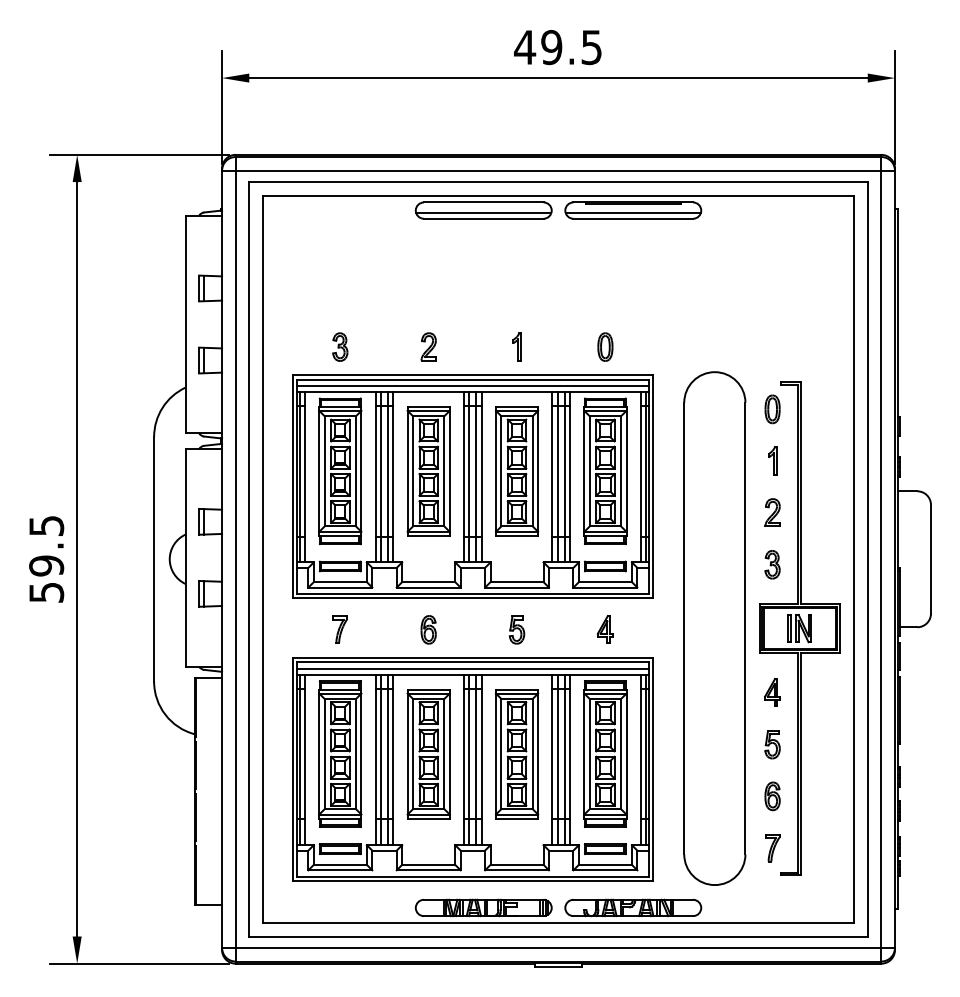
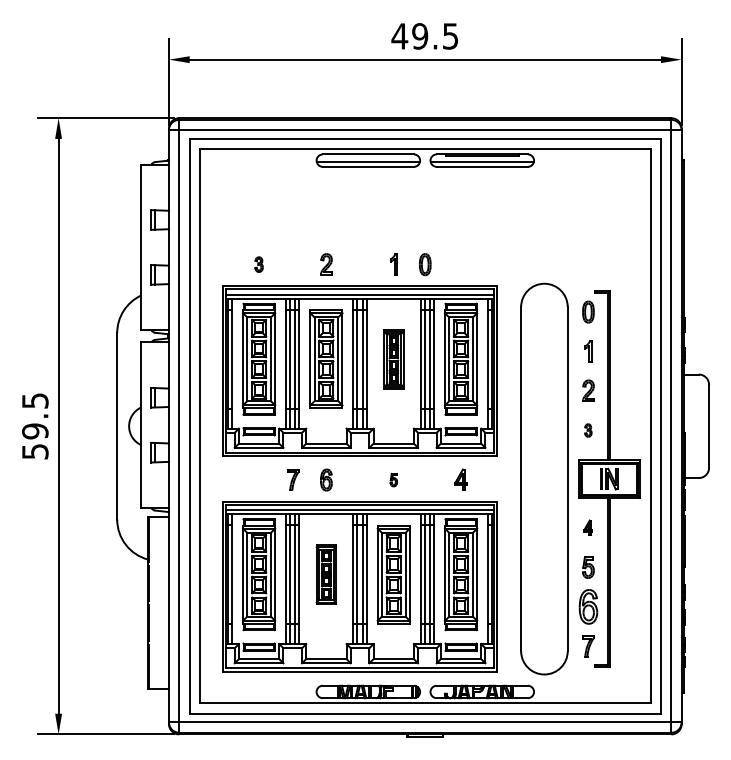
part: (340, 346) -> (259, 264), size x0.7
part: (605, 346) -> (425, 264), moved
part: (517, 471) -> (394, 359), size x0.6
part: (772, 564) -> (588, 430), size x0.6
part: (339, 629) -> (292, 479), moved
part: (517, 629) -> (394, 479), size x0.6
part: (772, 692) -> (588, 527), size x0.7
part: (428, 754) -> (326, 575), size x0.6
part: (772, 796) -> (588, 607), size x1.6

